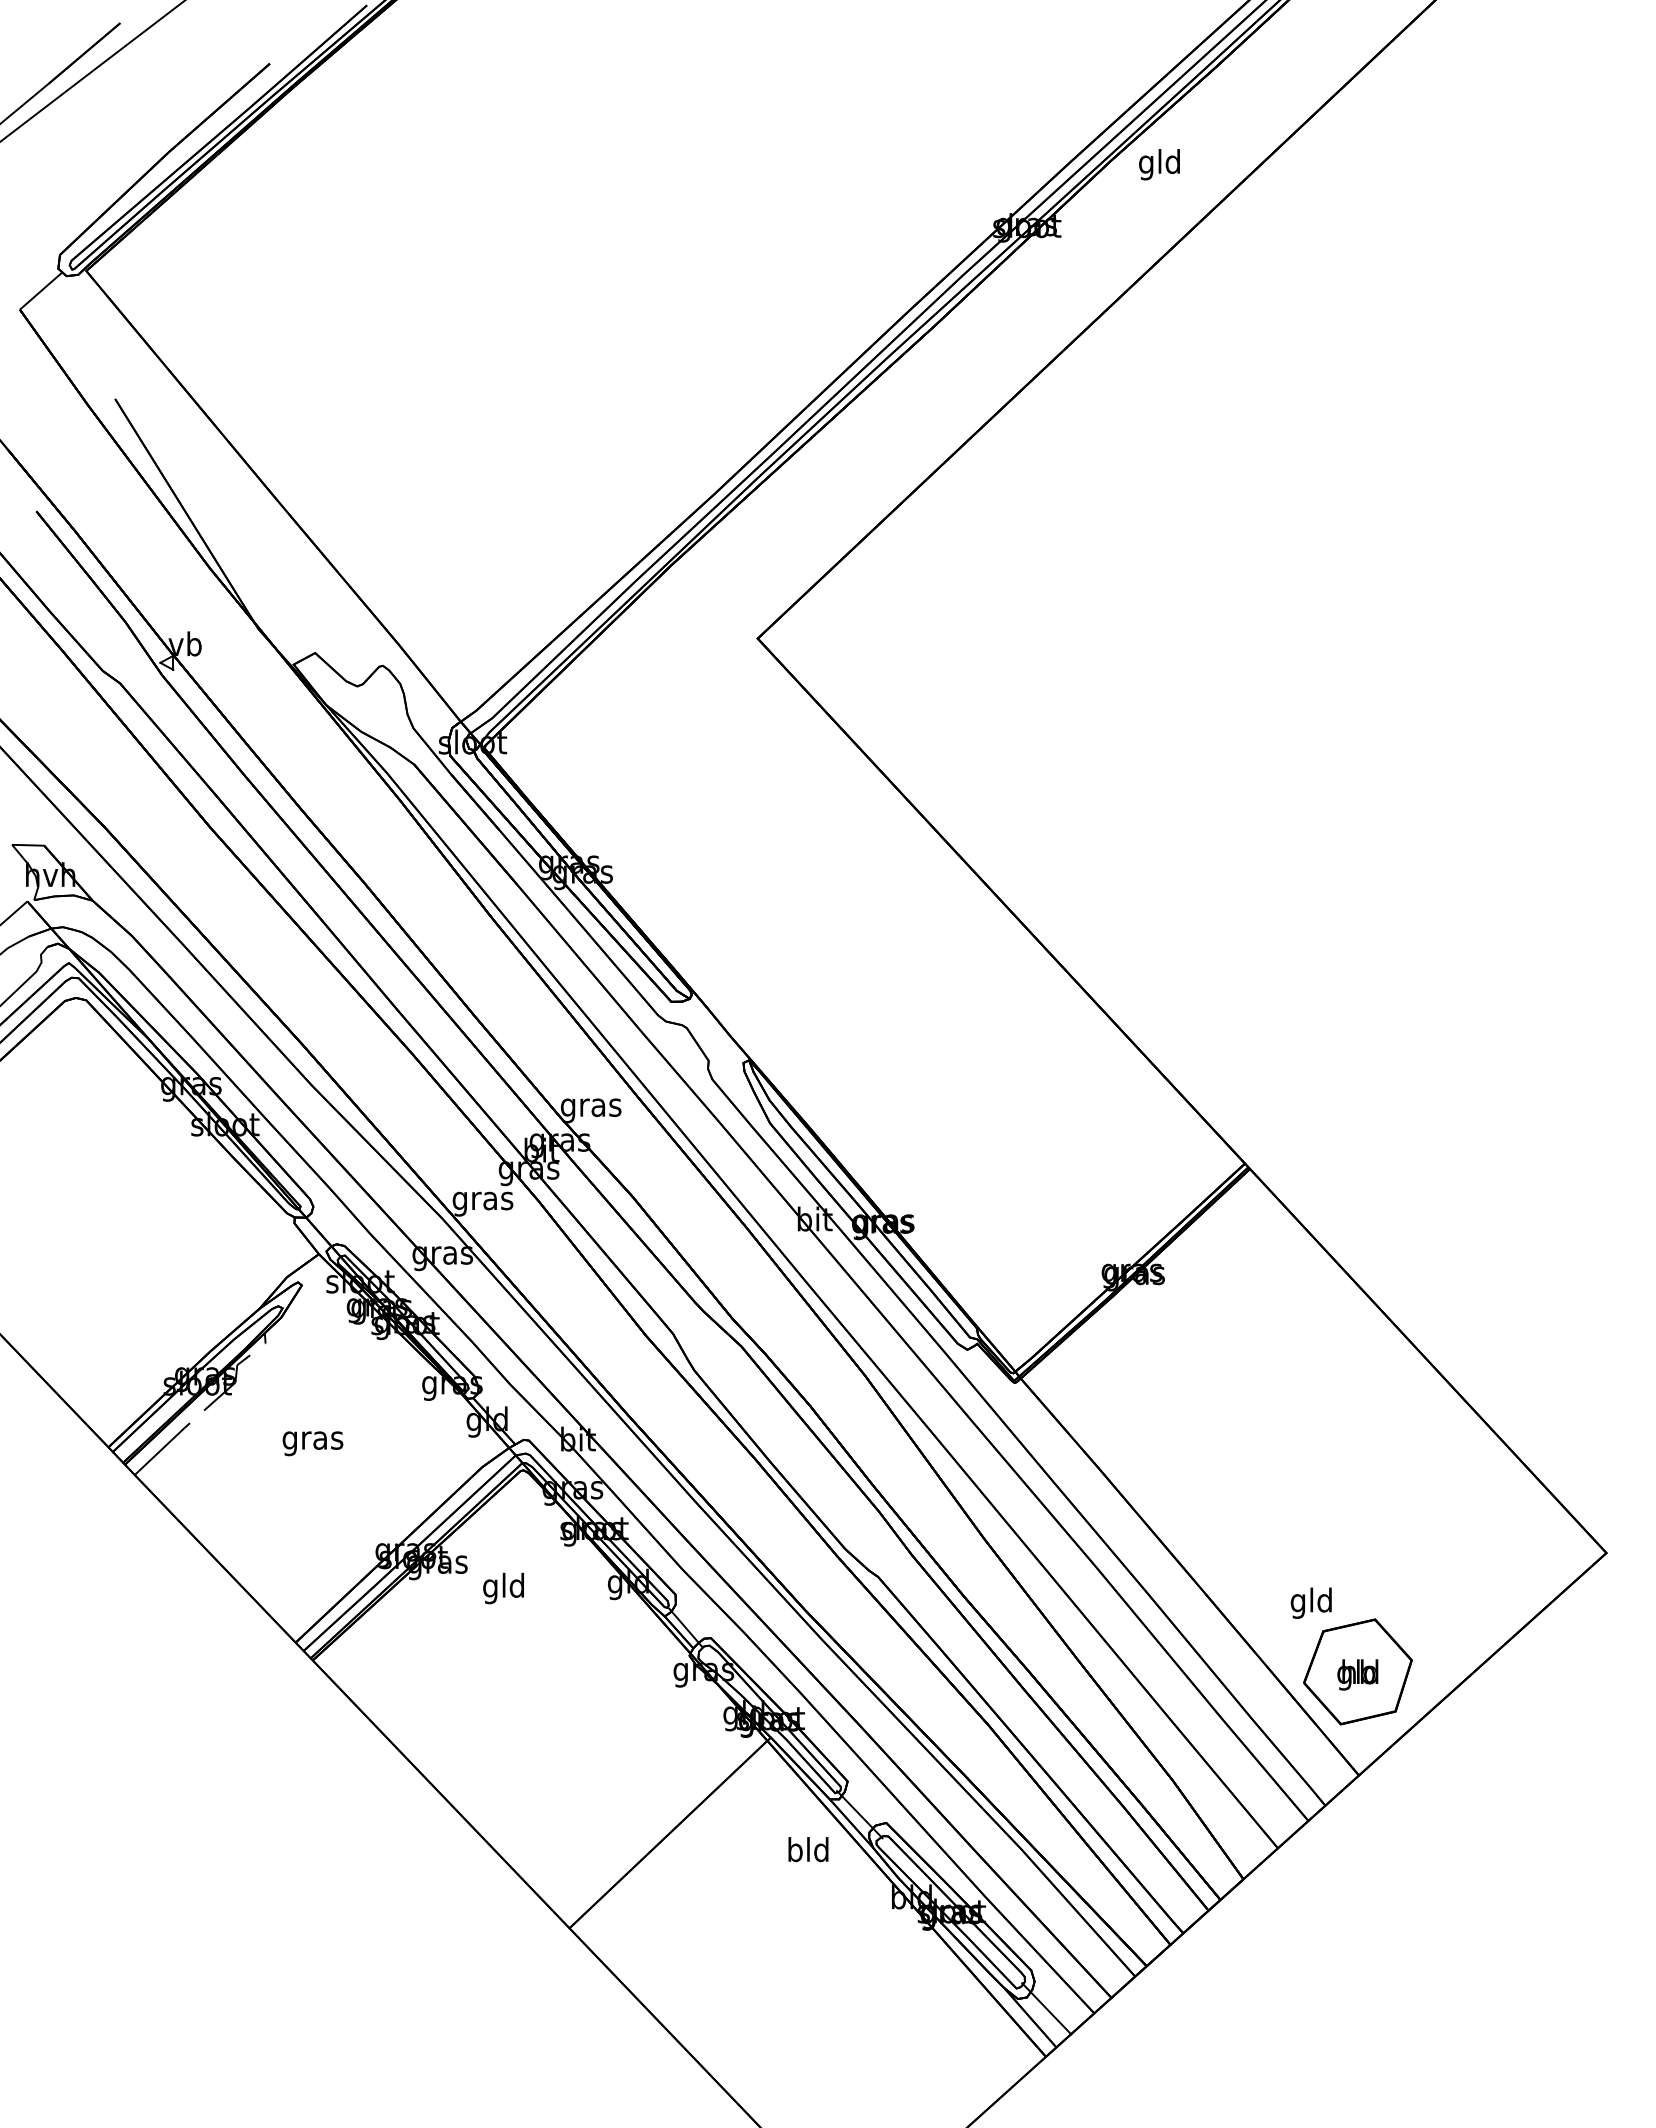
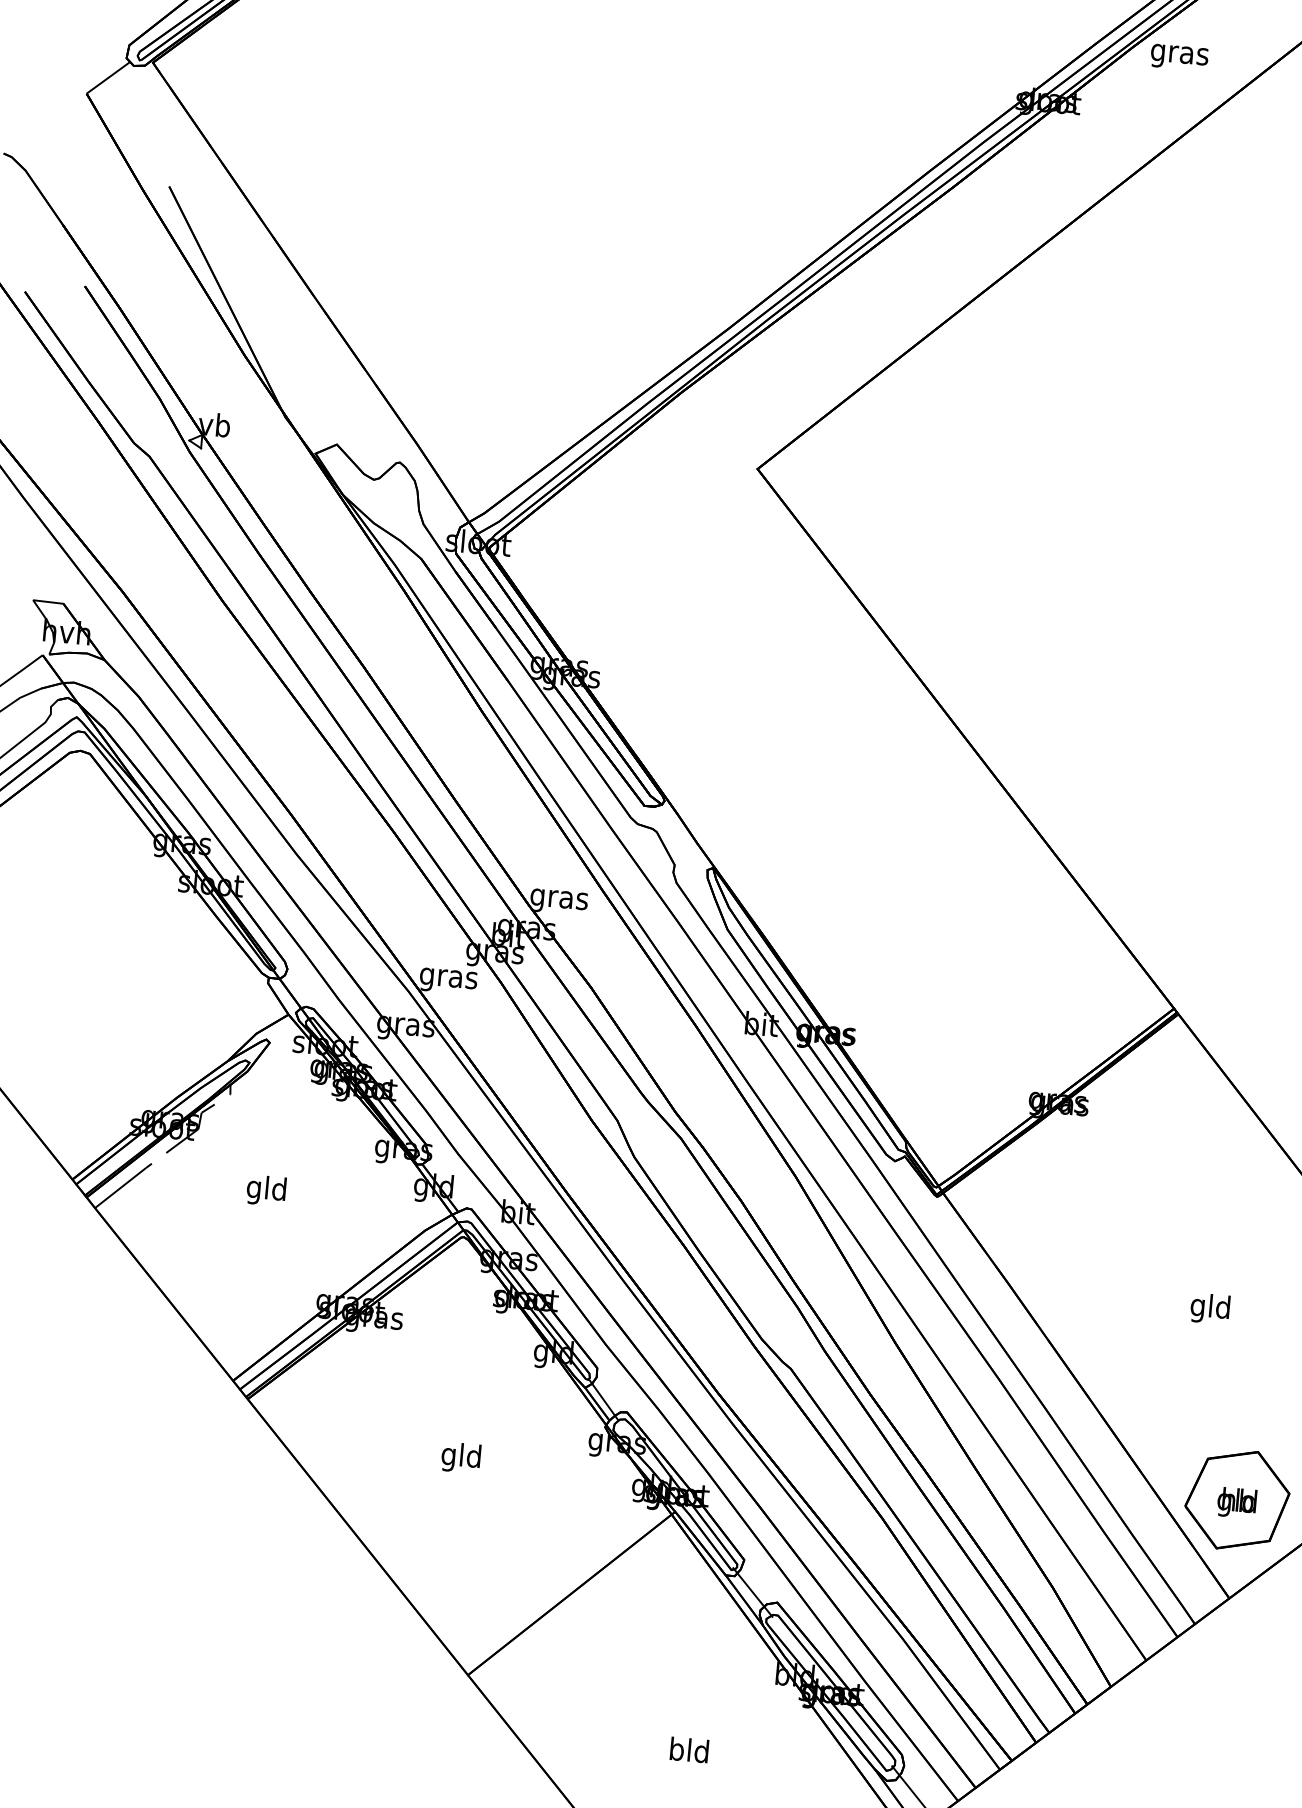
text: (1159, 164) -> (1179, 54), gld -> gras
text: (312, 1440) -> (266, 1190), gras -> gld
text: (503, 1588) -> (460, 1457), moved
text: (1310, 1602) -> (1209, 1308), moved
text: (808, 1849) -> (689, 1750), moved

